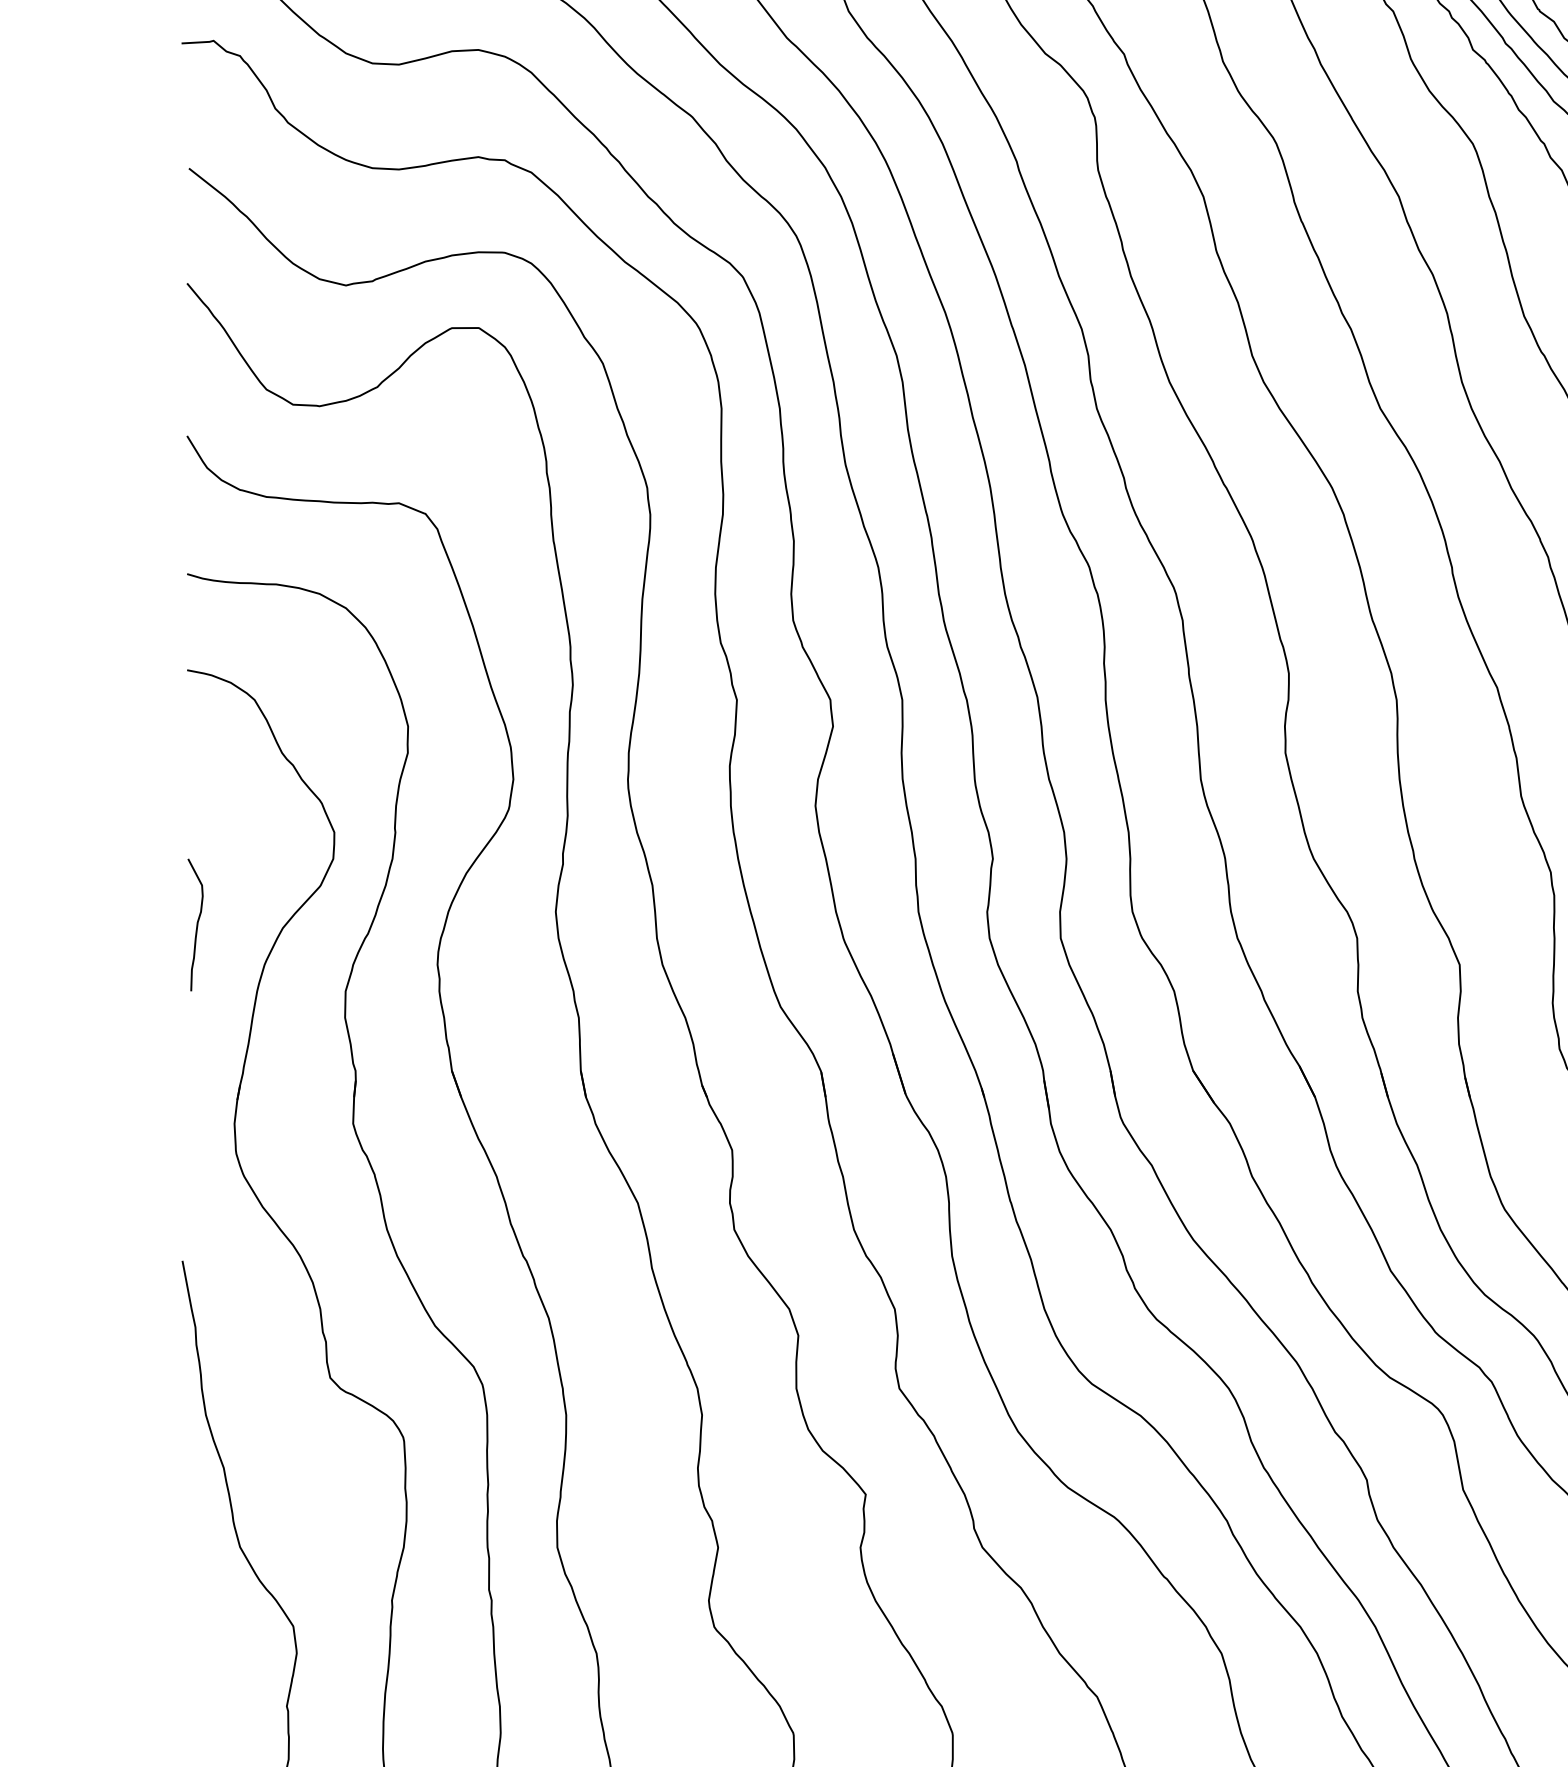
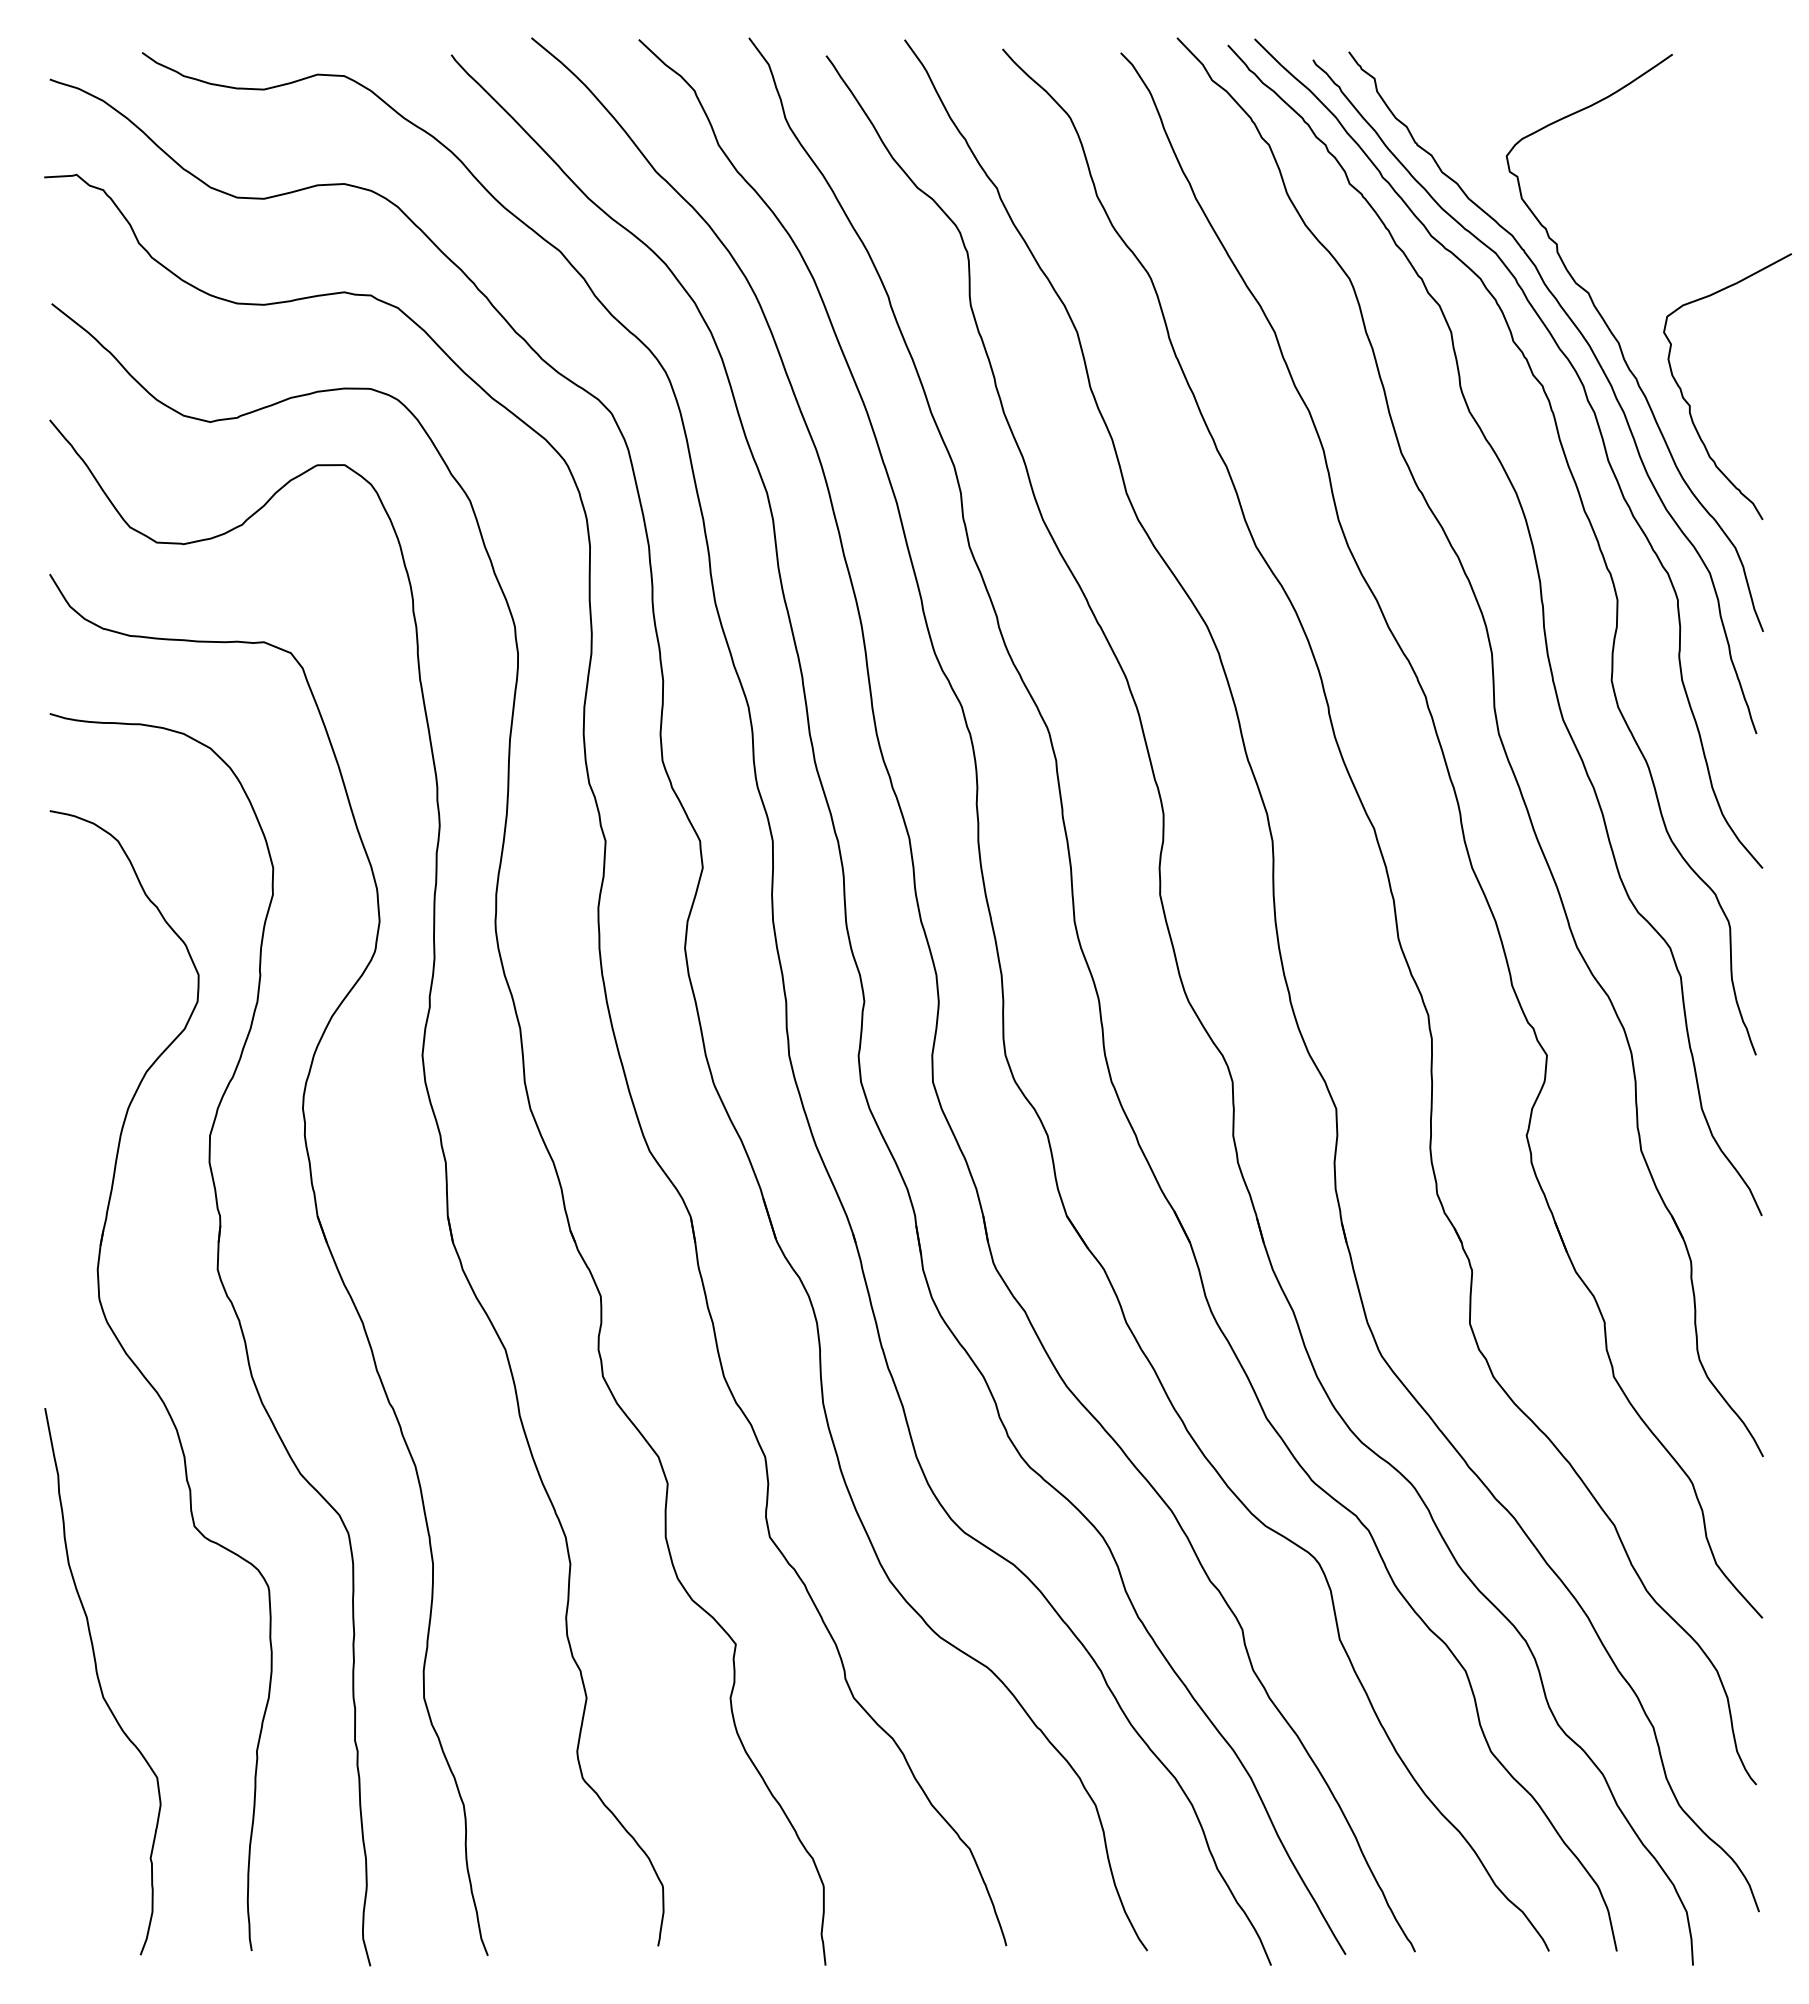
curve: (196, 924) -> (59, 1068), removed

